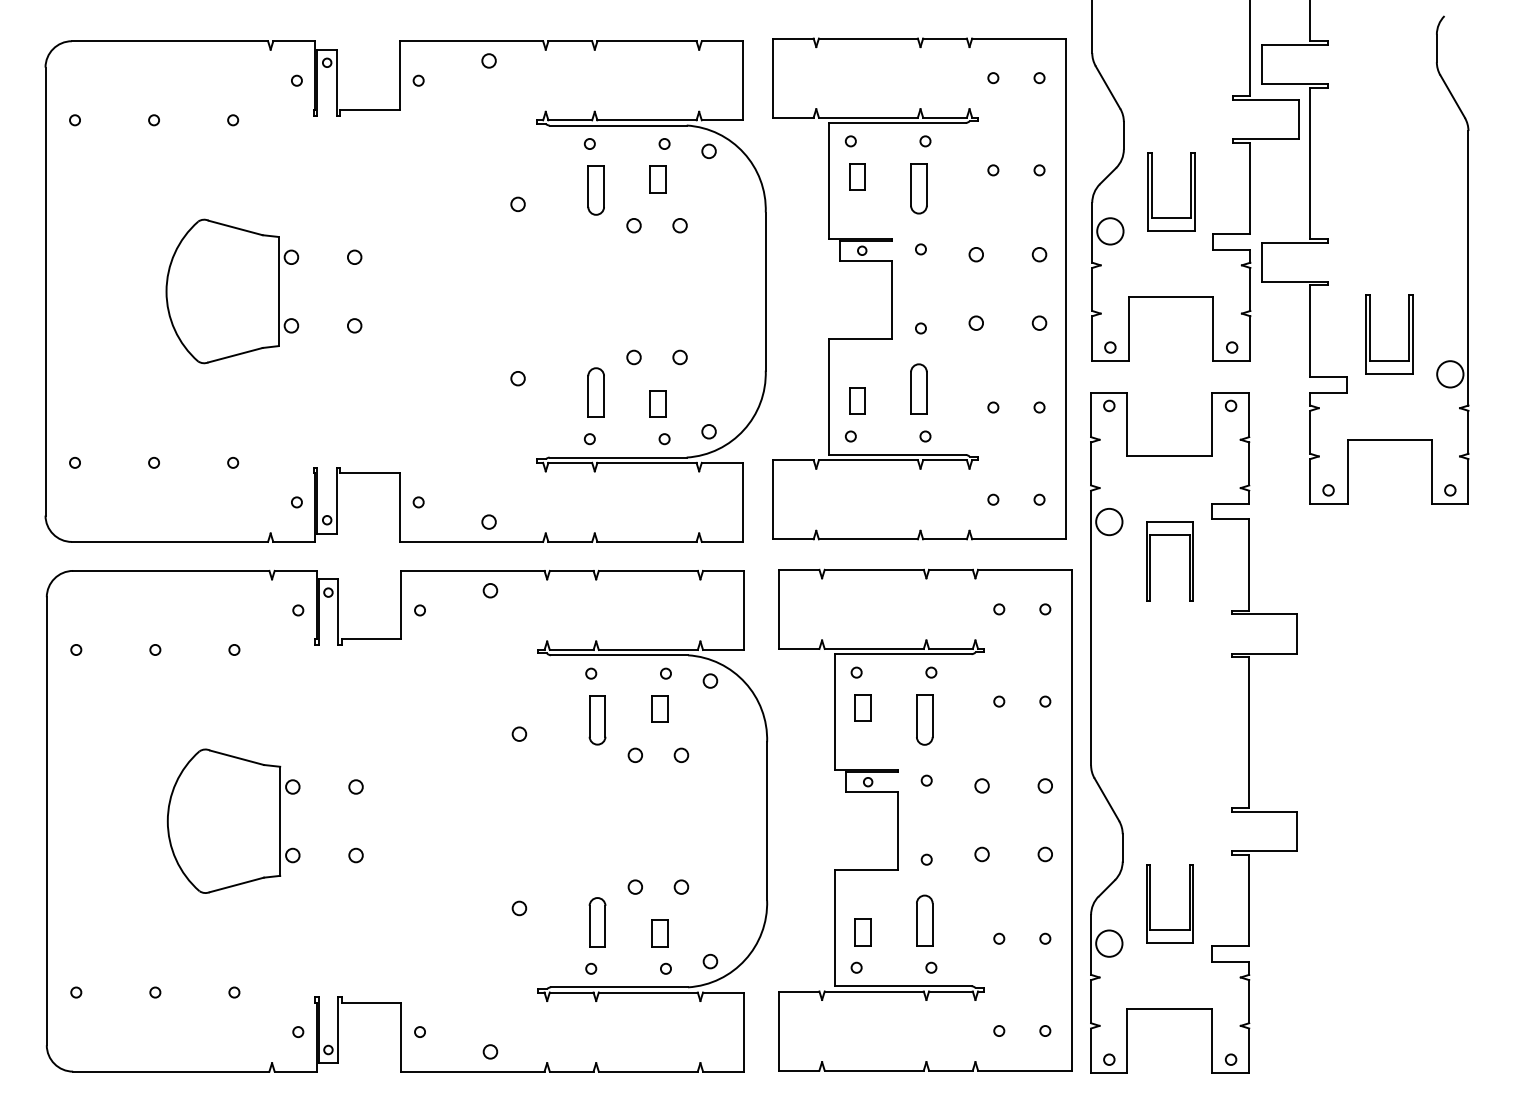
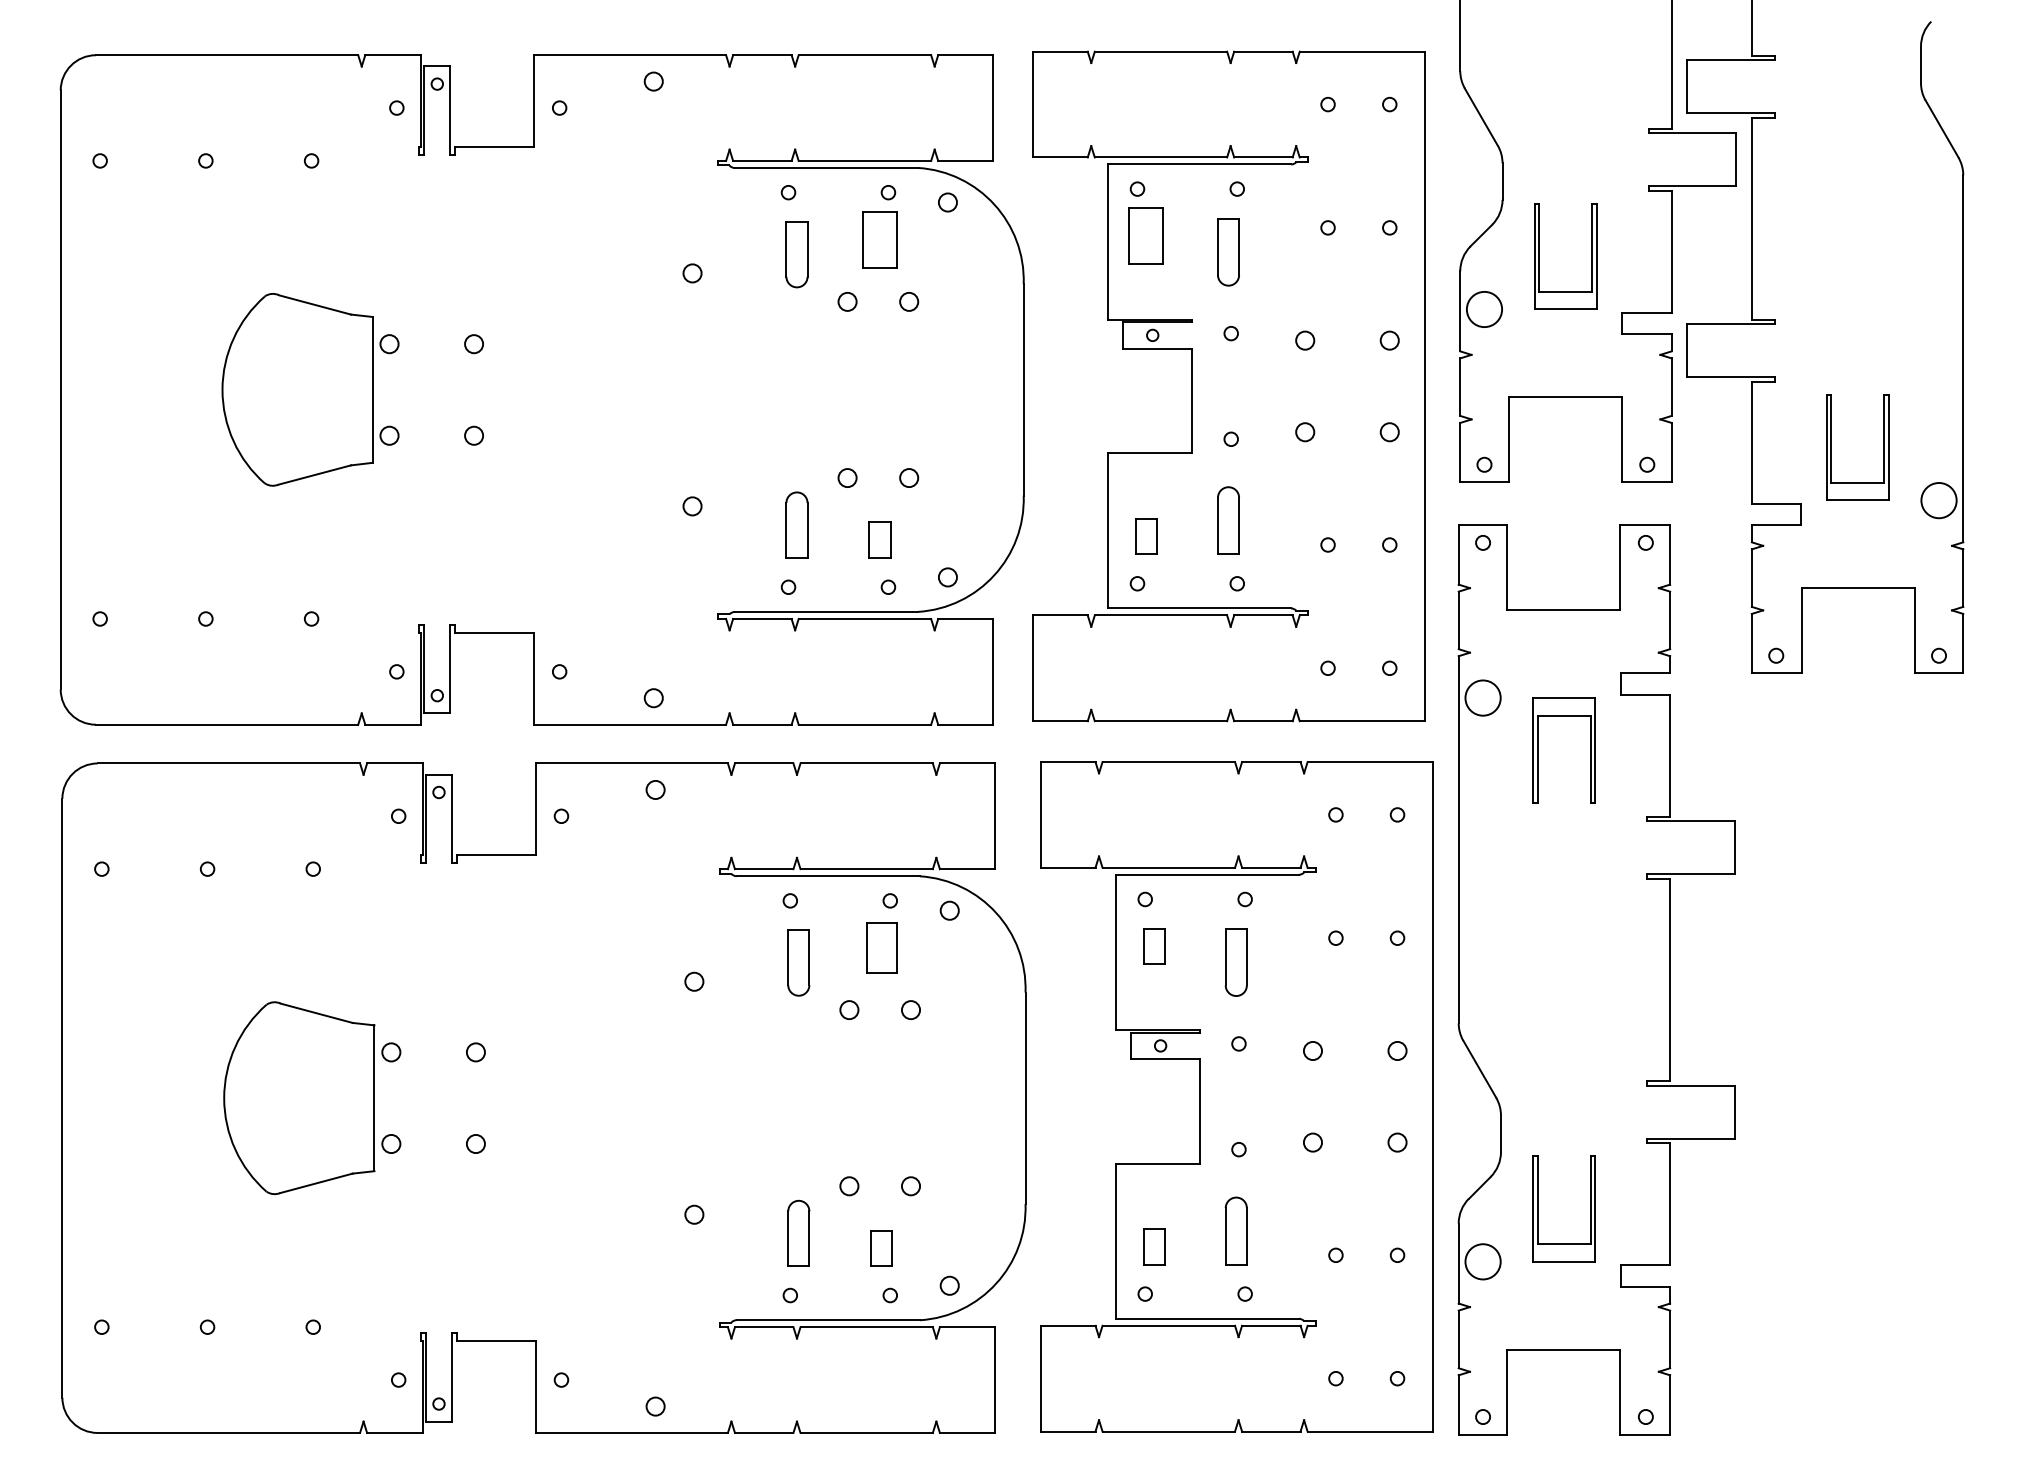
part: (857, 176) -> (1146, 236), size x1.6
part: (657, 179) -> (879, 239), size x1.6
part: (659, 708) -> (881, 947), size x1.4

